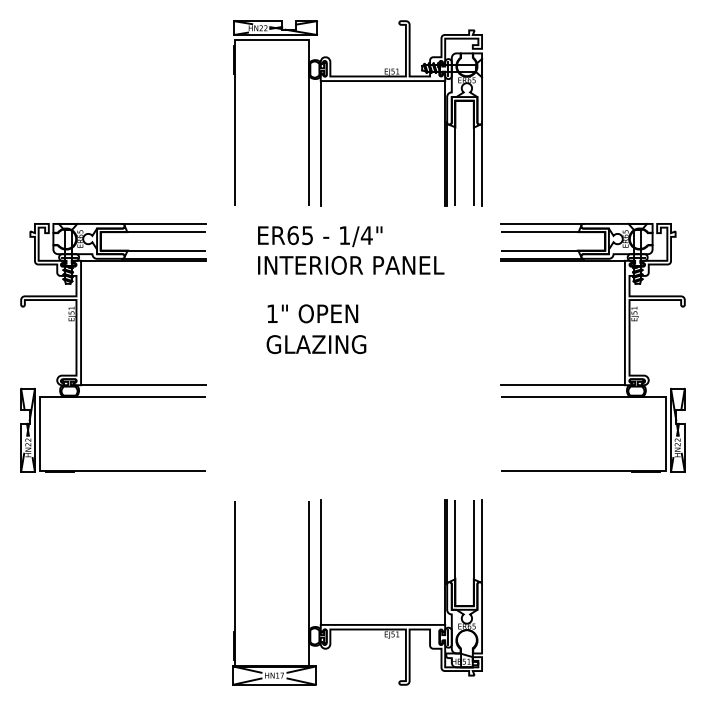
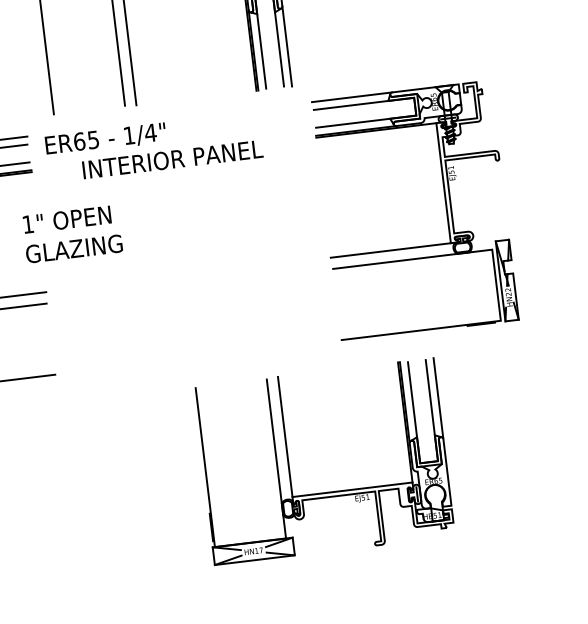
text: (320, 236) -> (106, 139), moved
text: (316, 329) -> (72, 234), moved
part: (357, 624) -> (327, 492), moved

